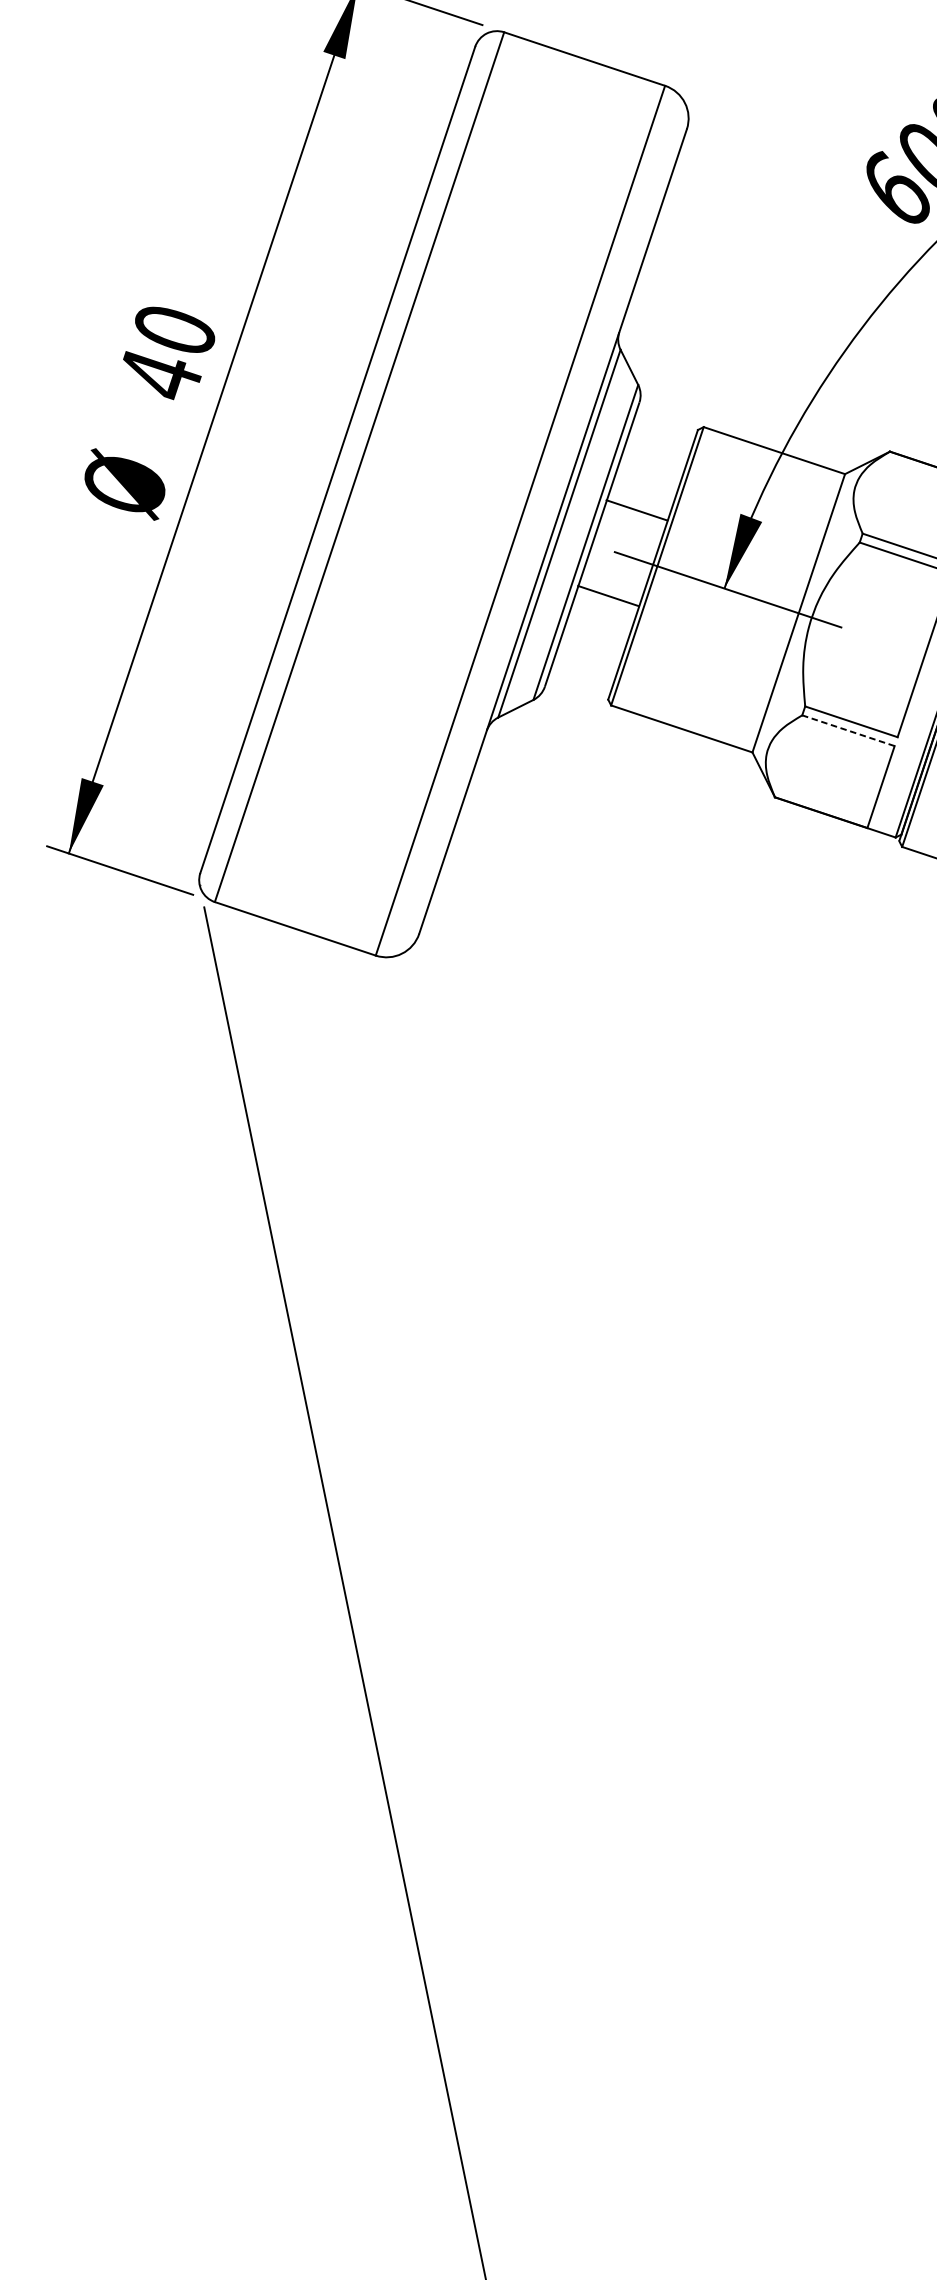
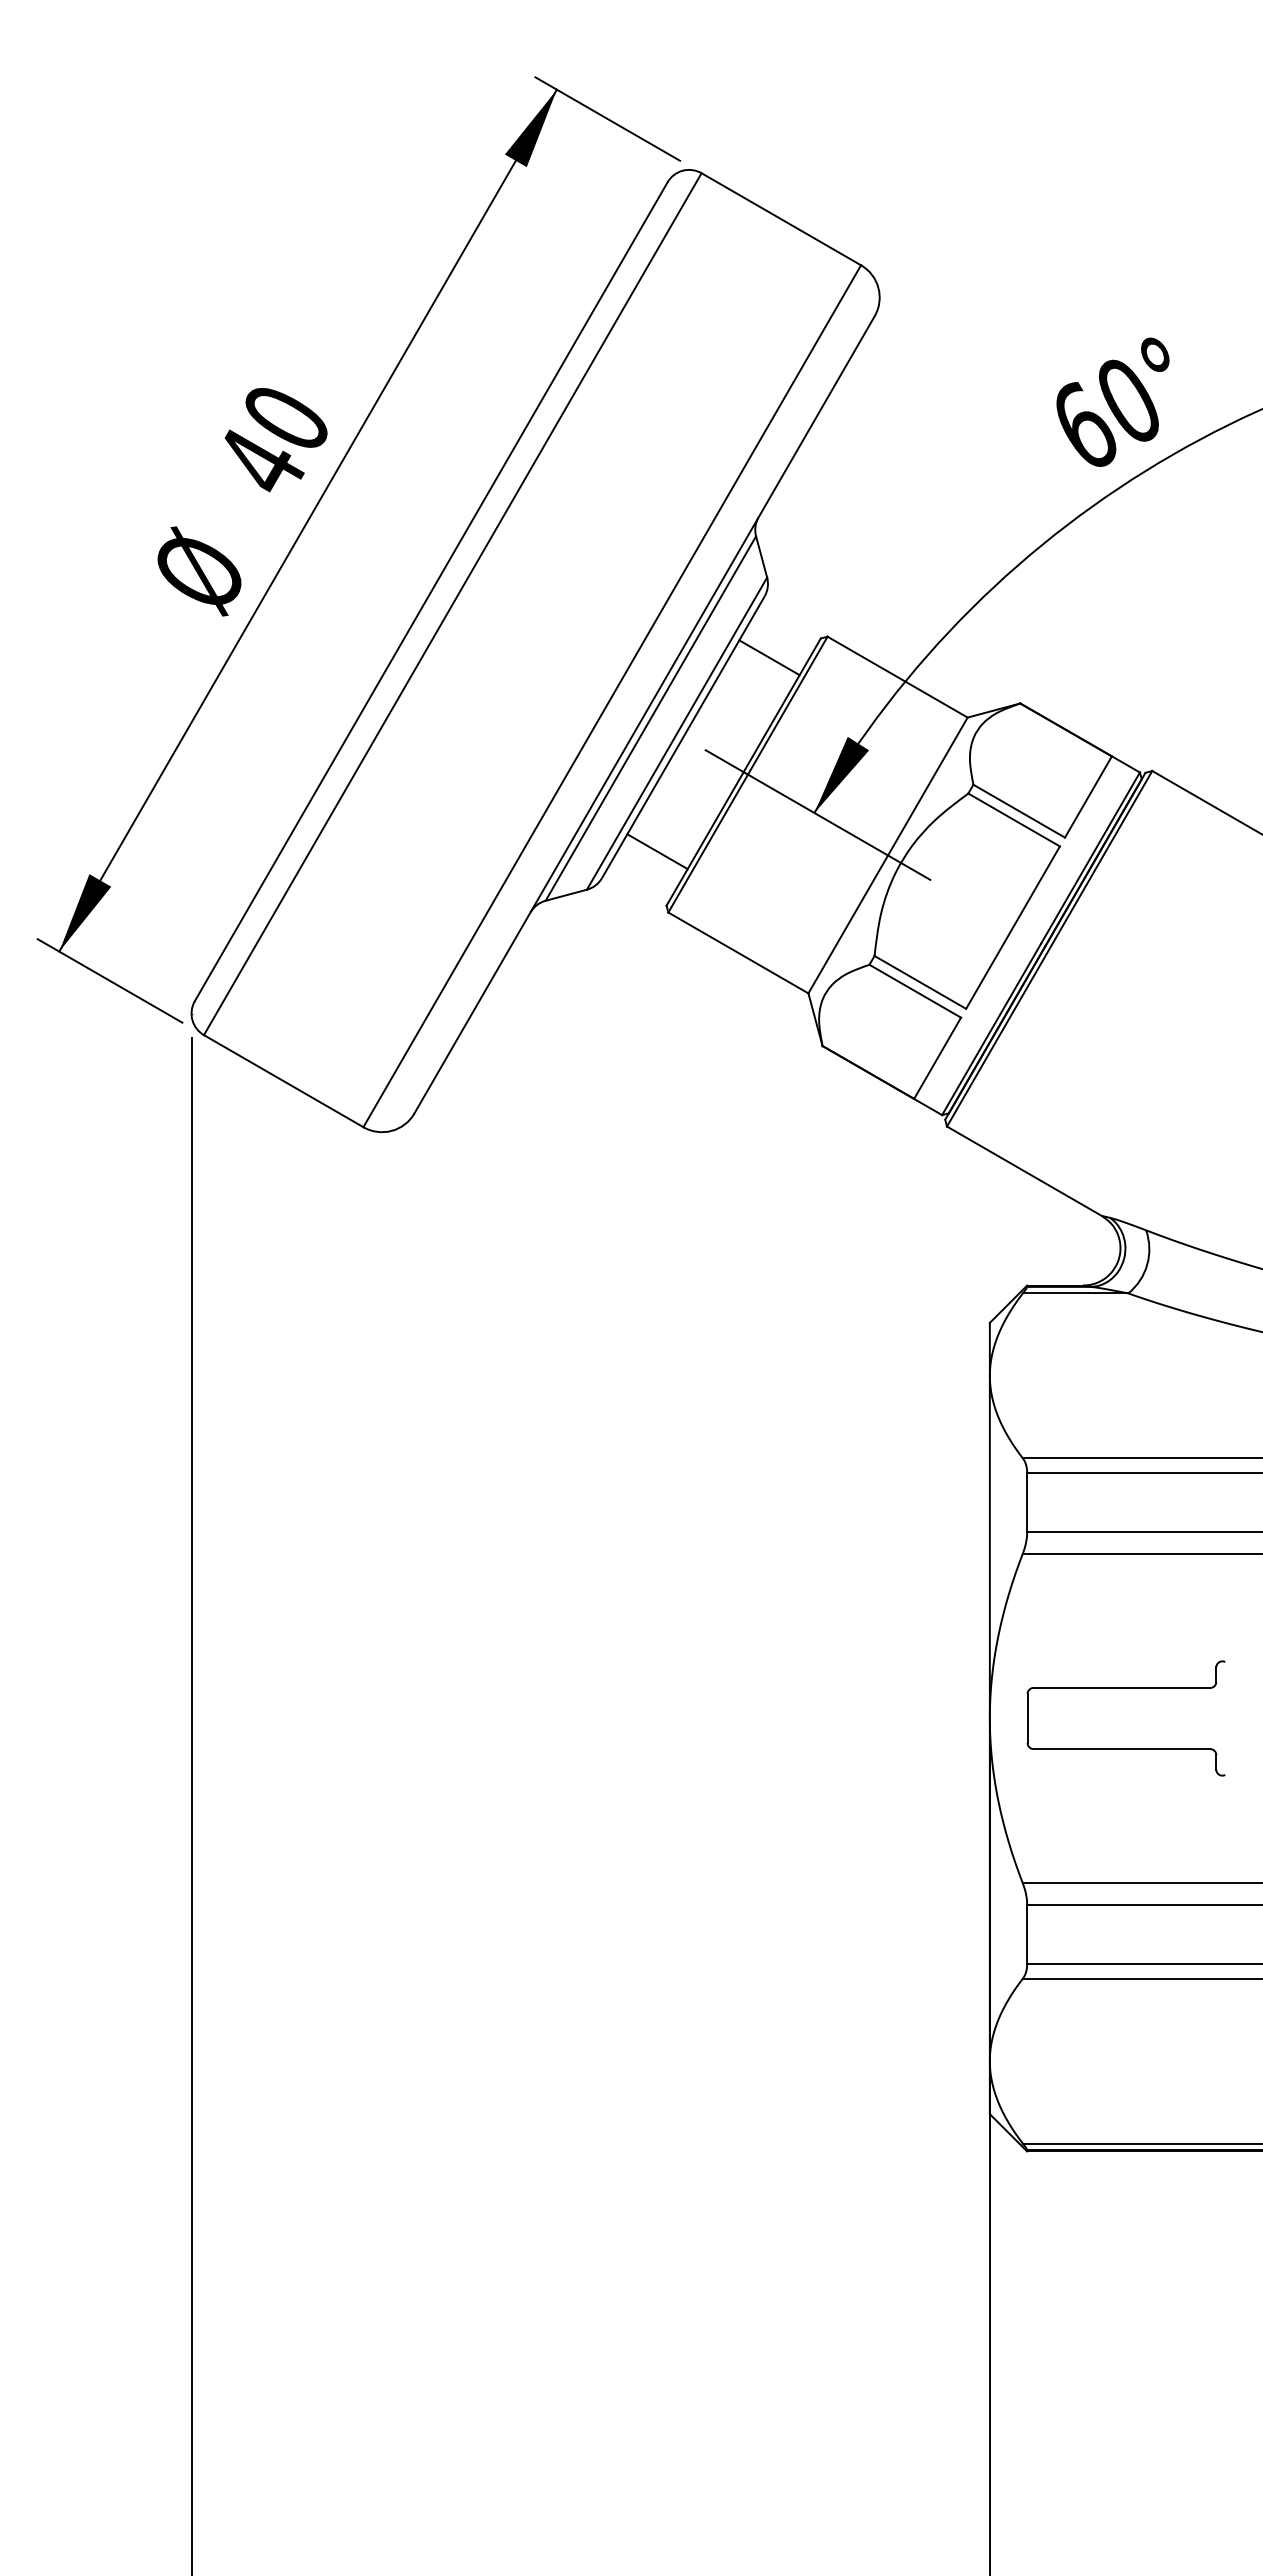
line: (636, 510) -> (769, 657), moved
line: (608, 595) -> (657, 851), moved
line: (848, 730) -> (915, 991), dashed -> solid

